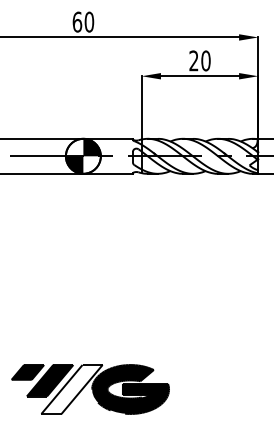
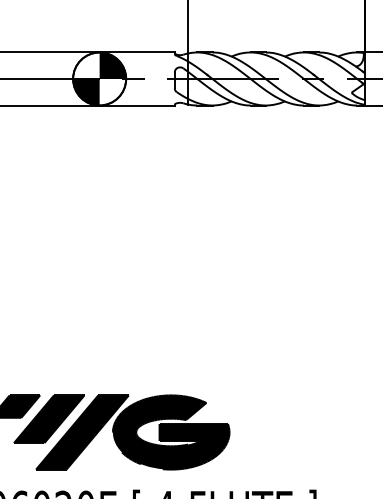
fill: (71, 389) -> (81, 432), added

